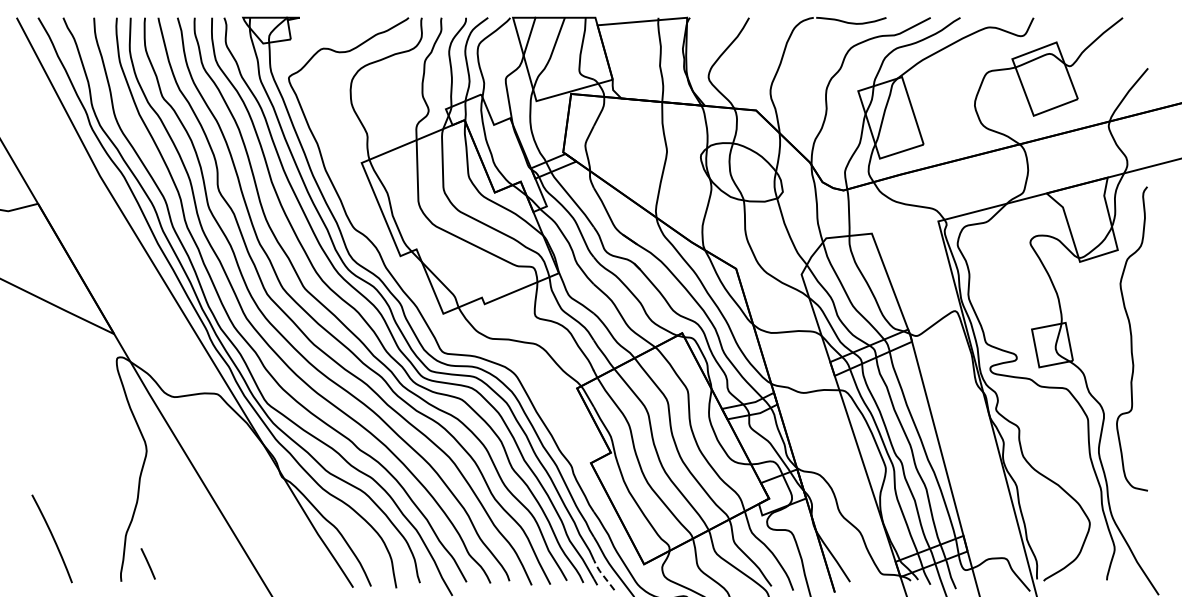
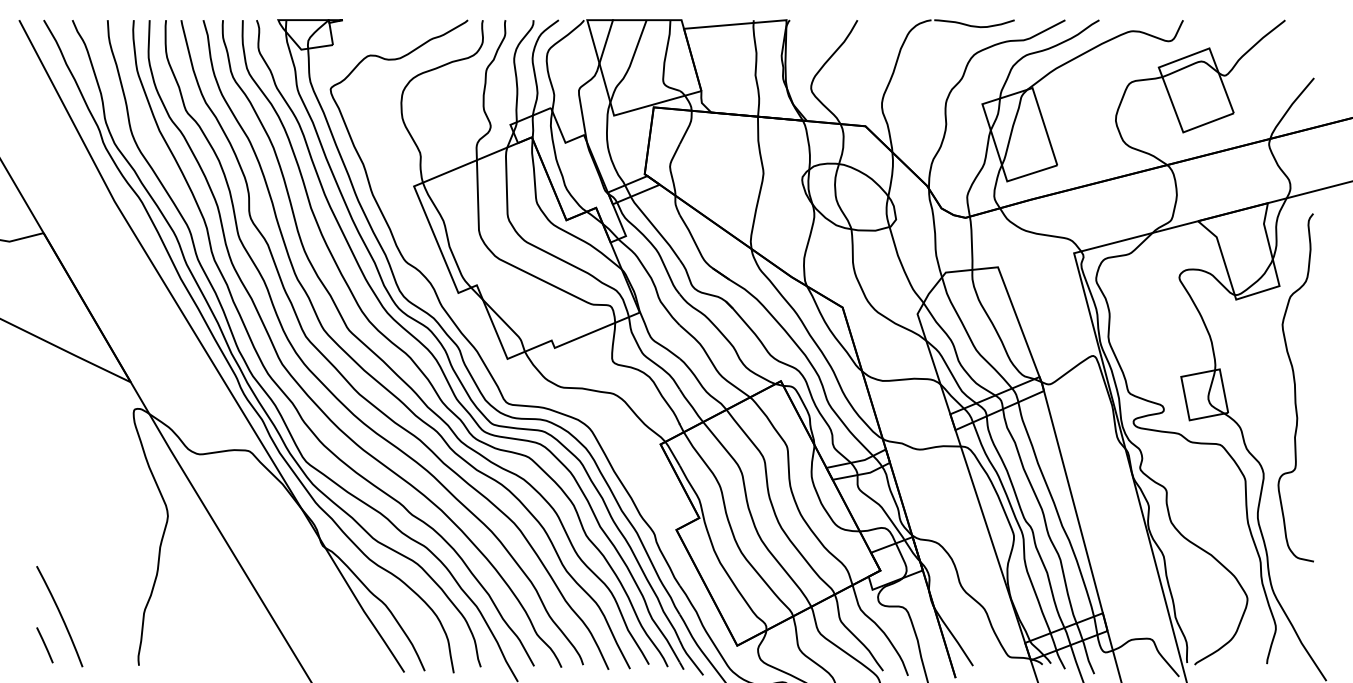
line: (147, 563) -> (44, 644), moved
line: (602, 574) -> (689, 657), dashed -> solid

